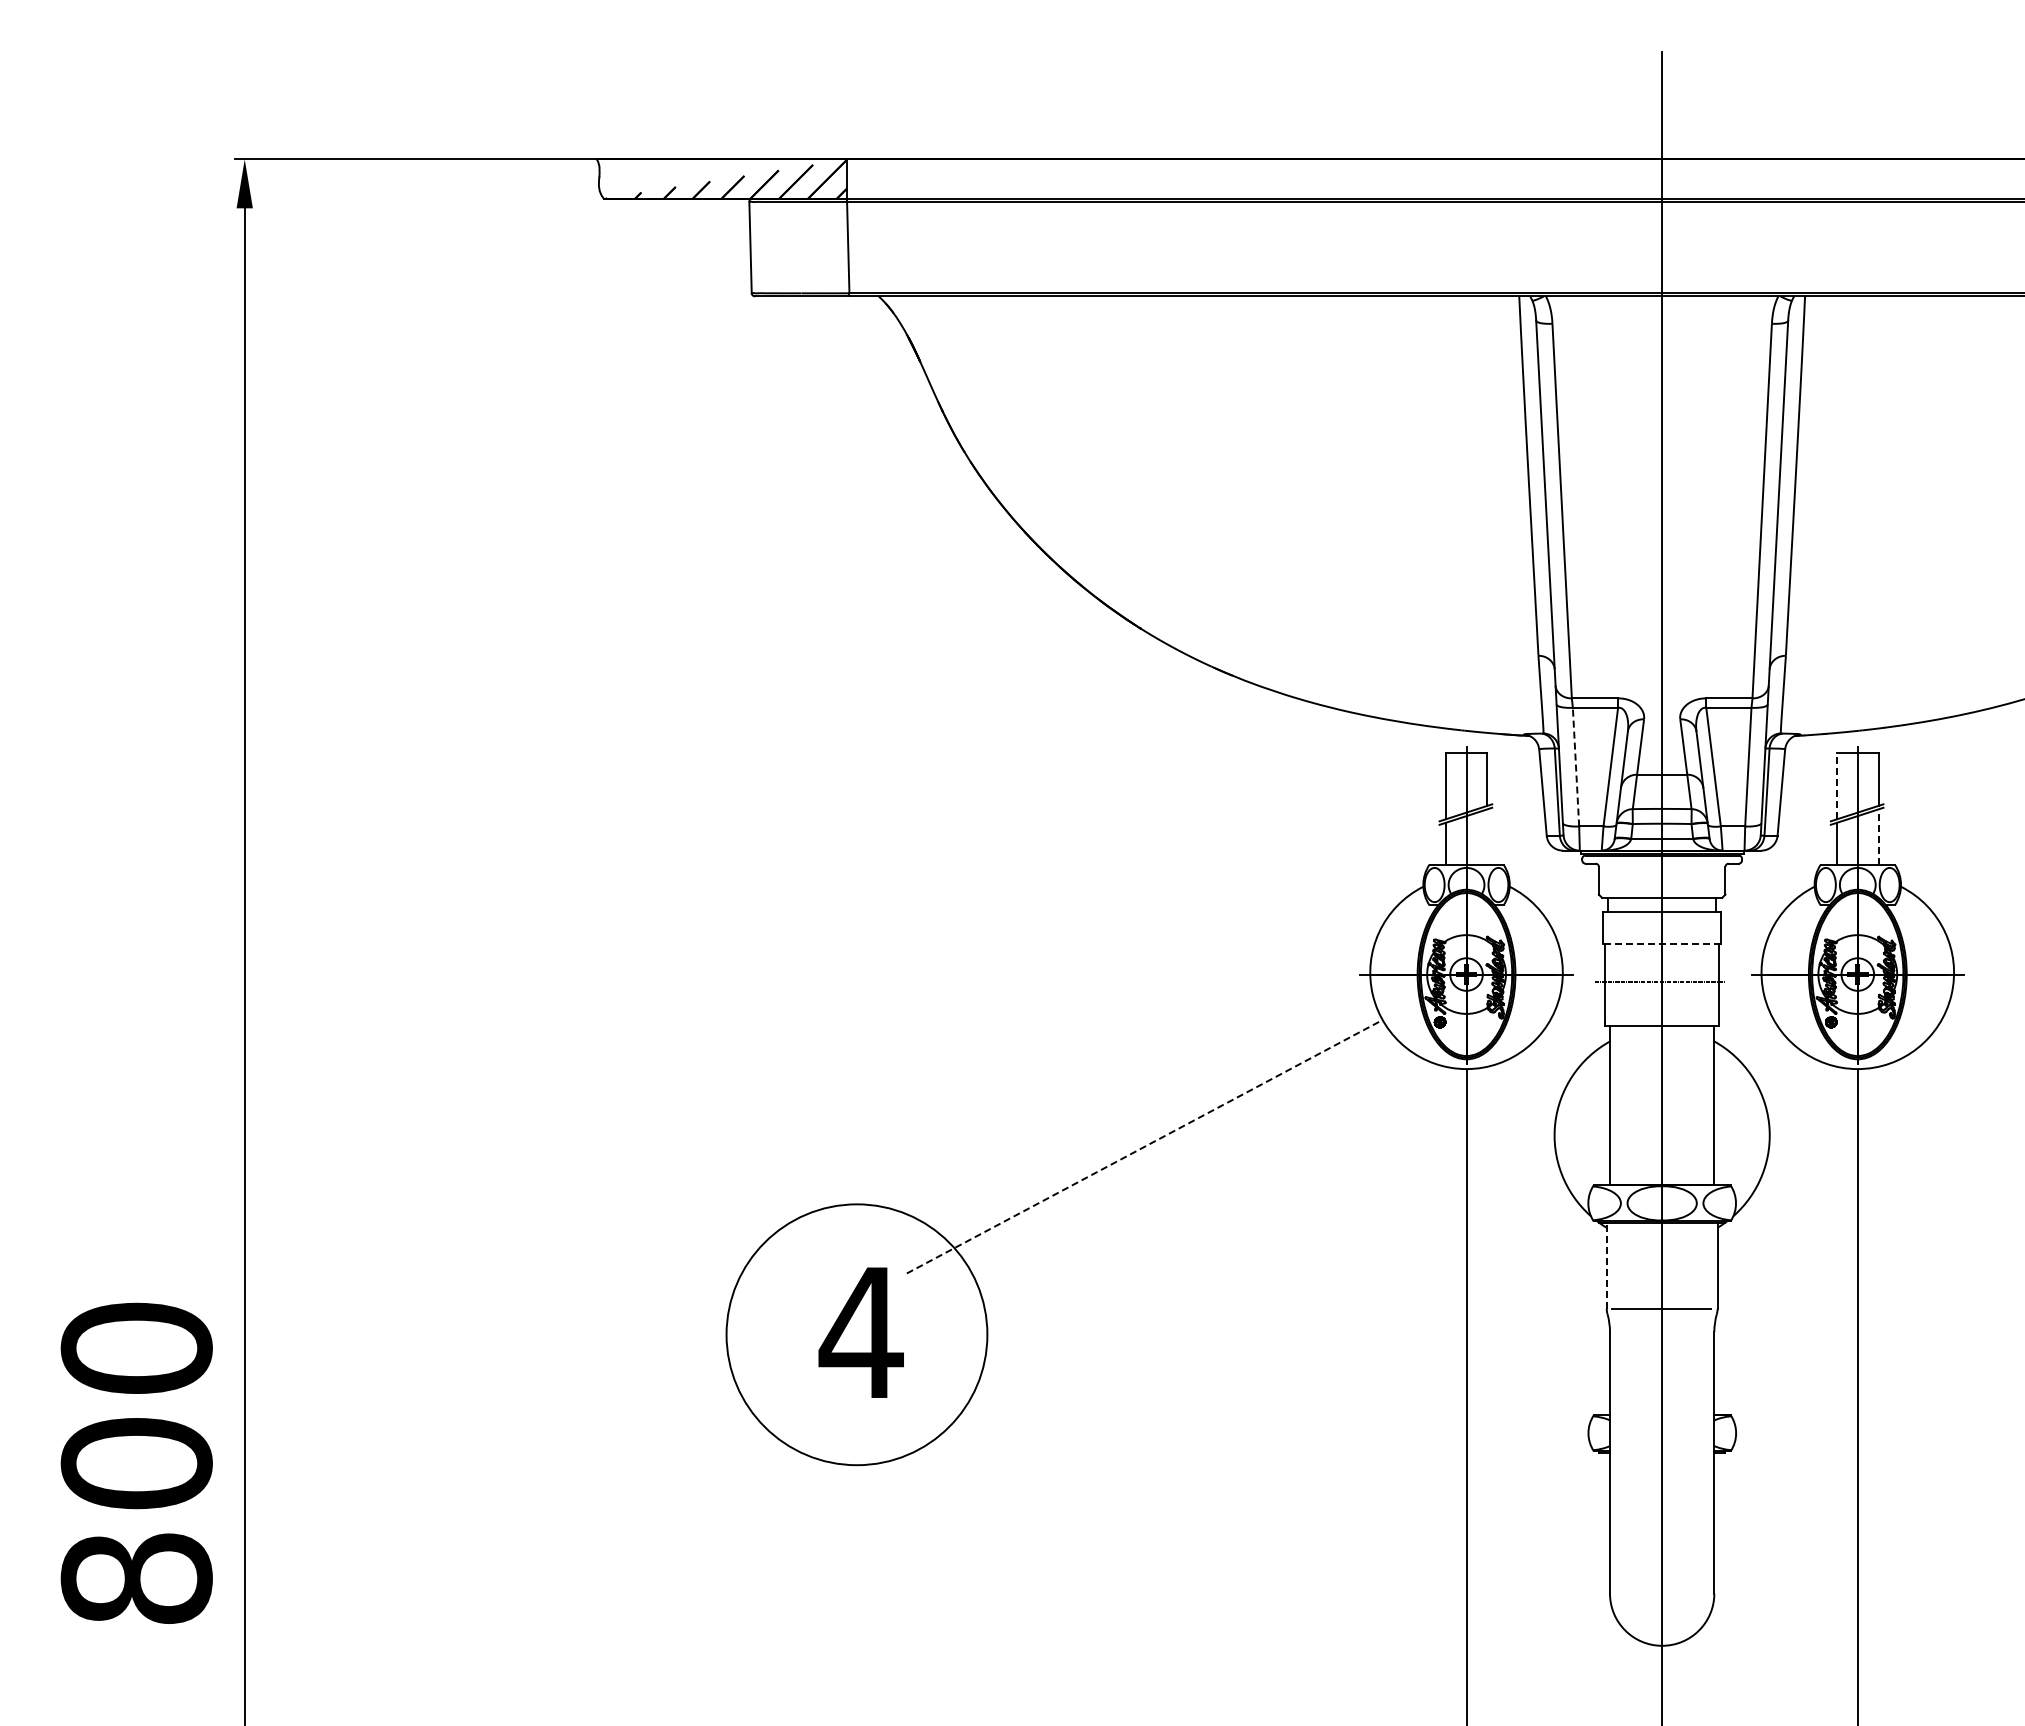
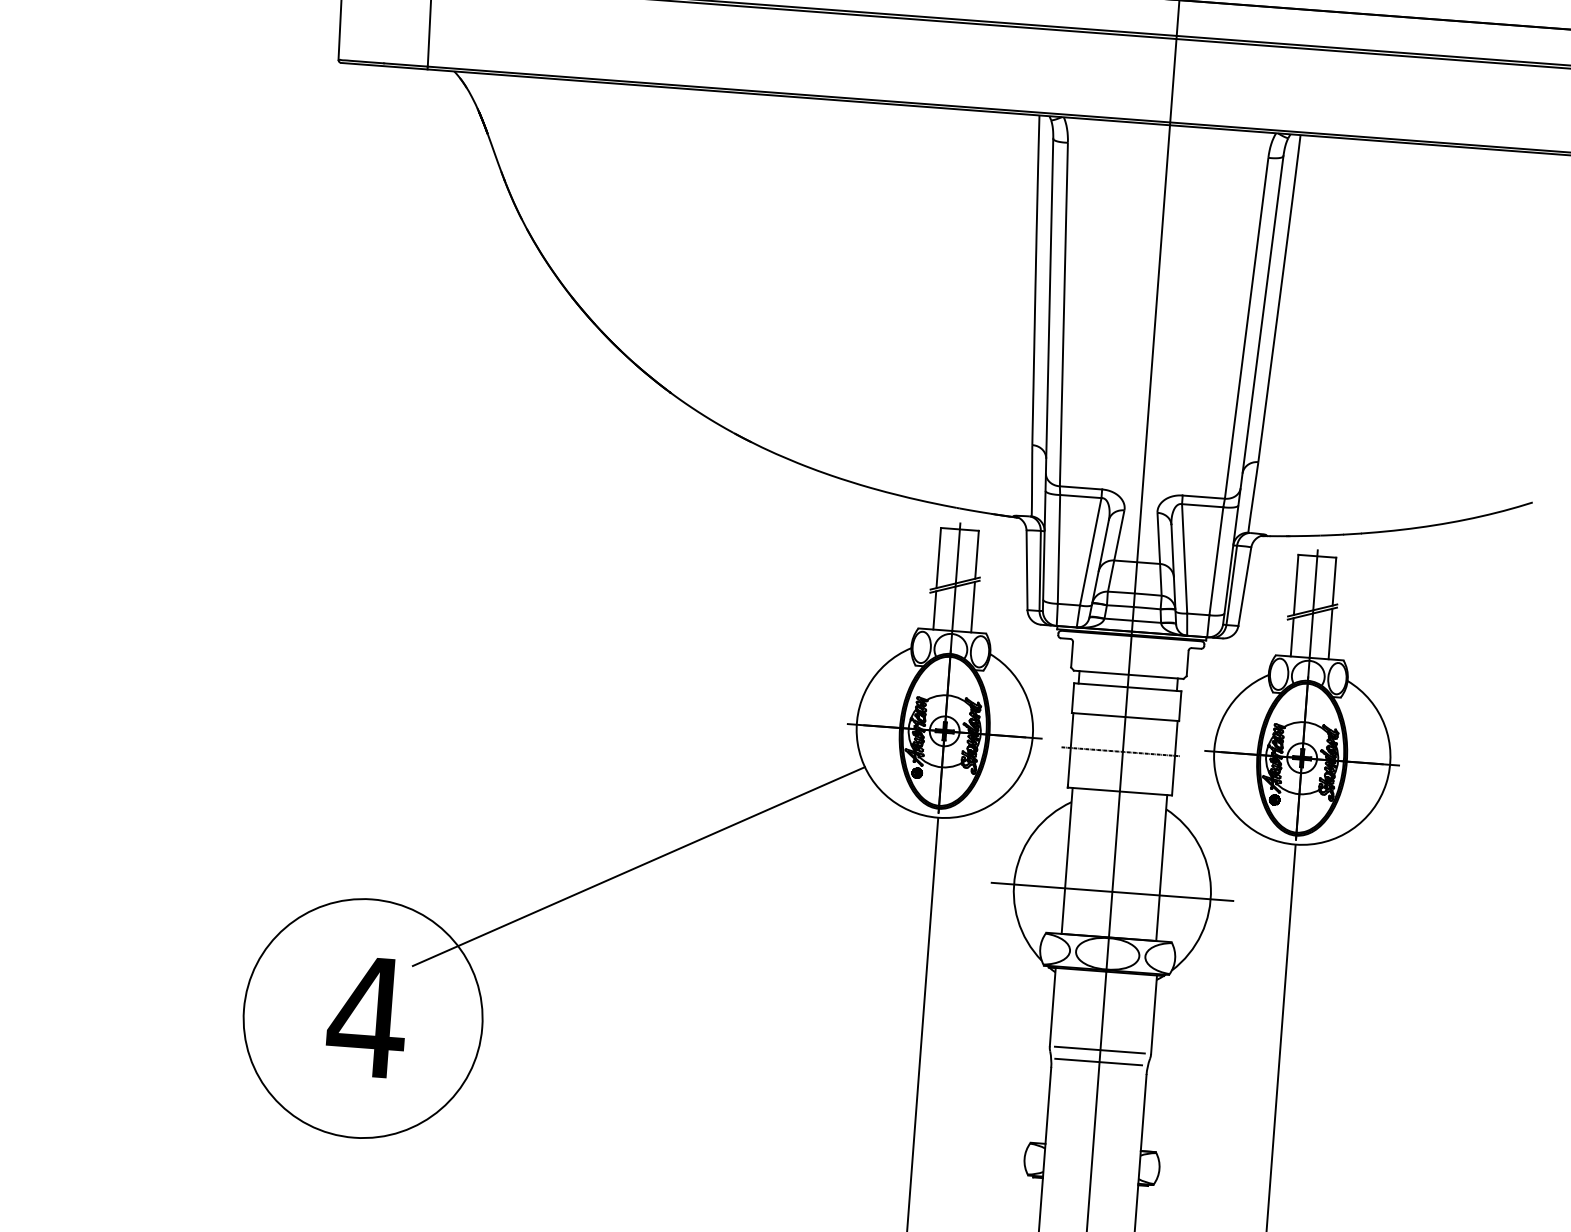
line: (1576, 766) -> (1059, 548), dashed -> solid
line: (1837, 786) -> (1296, 585), dashed -> solid
line: (1487, 836) -> (973, 606), added
line: (1878, 837) -> (1330, 634), dashed -> solid
line: (1662, 944) -> (1125, 717), dashed -> solid
line: (1662, 1135) -> (1112, 891), added
line: (1144, 1146) -> (638, 866), dashed -> solid
line: (1606, 1265) -> (1052, 1006), dashed -> solid
line: (1660, 1321) -> (1098, 1061), added

